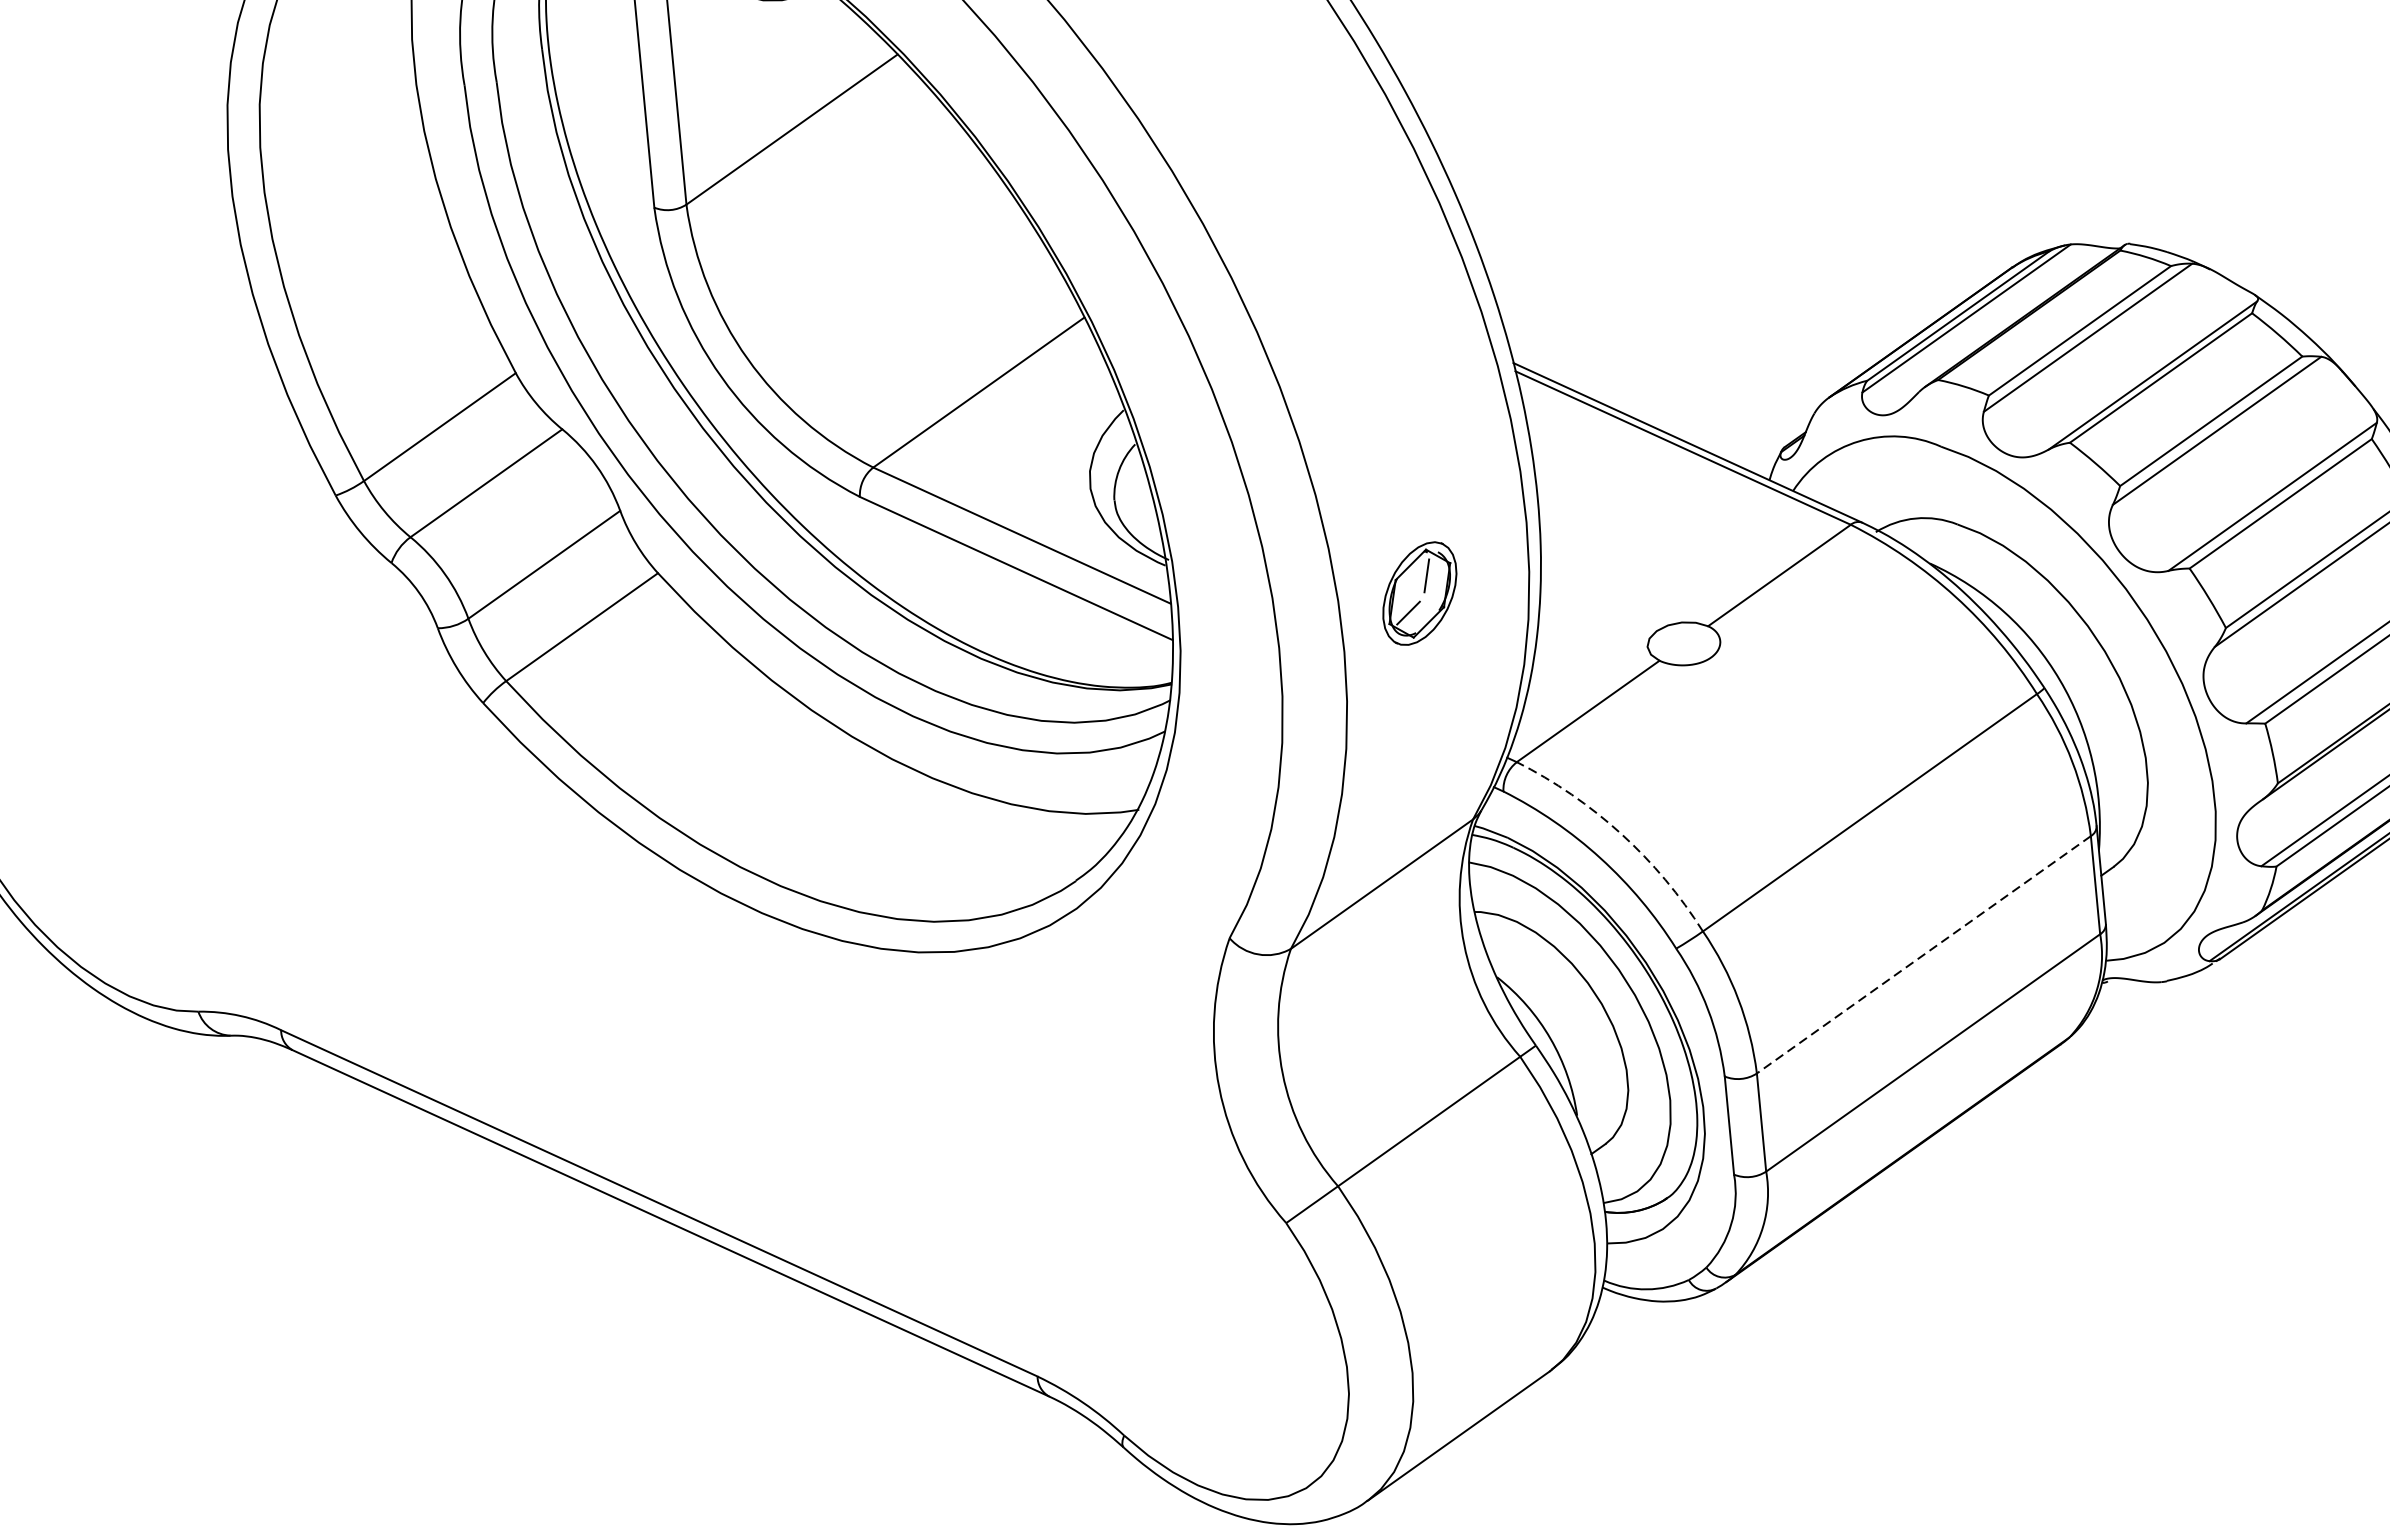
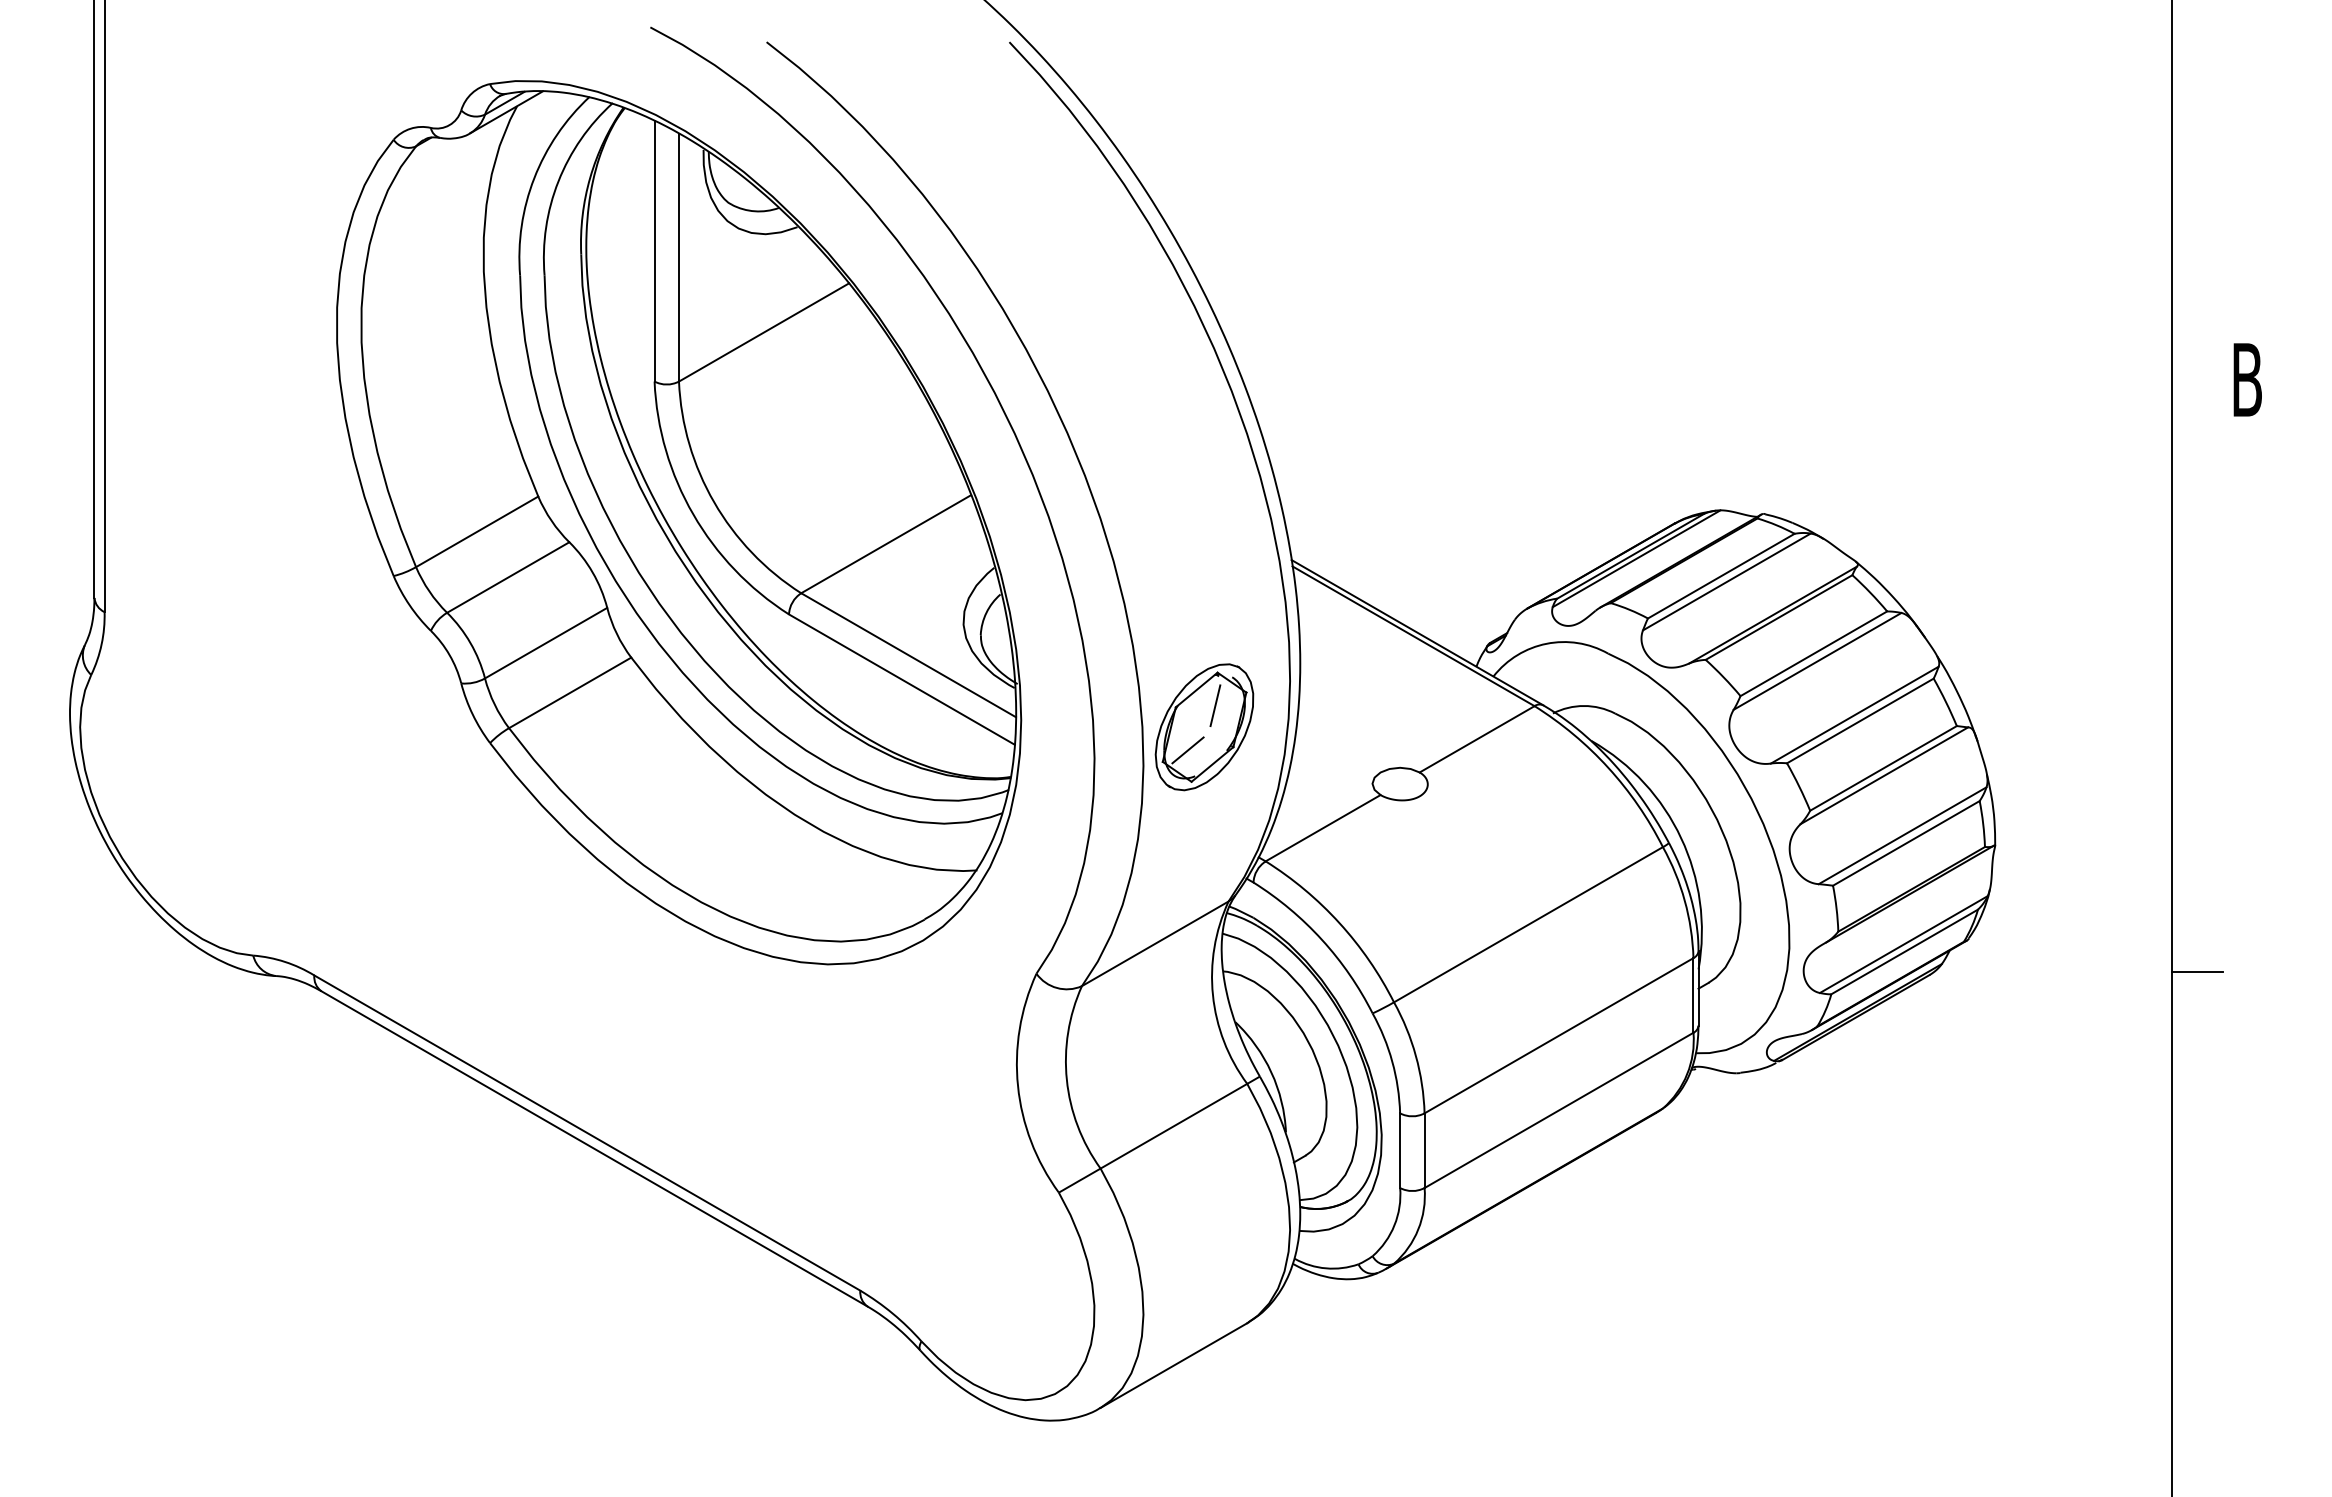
part: (1419, 593) -> (1204, 727), size x1.67
arc: (1621, 834) -> (1339, 923), dashed -> solid
line: (1923, 954) -> (1558, 1035), dashed -> solid

